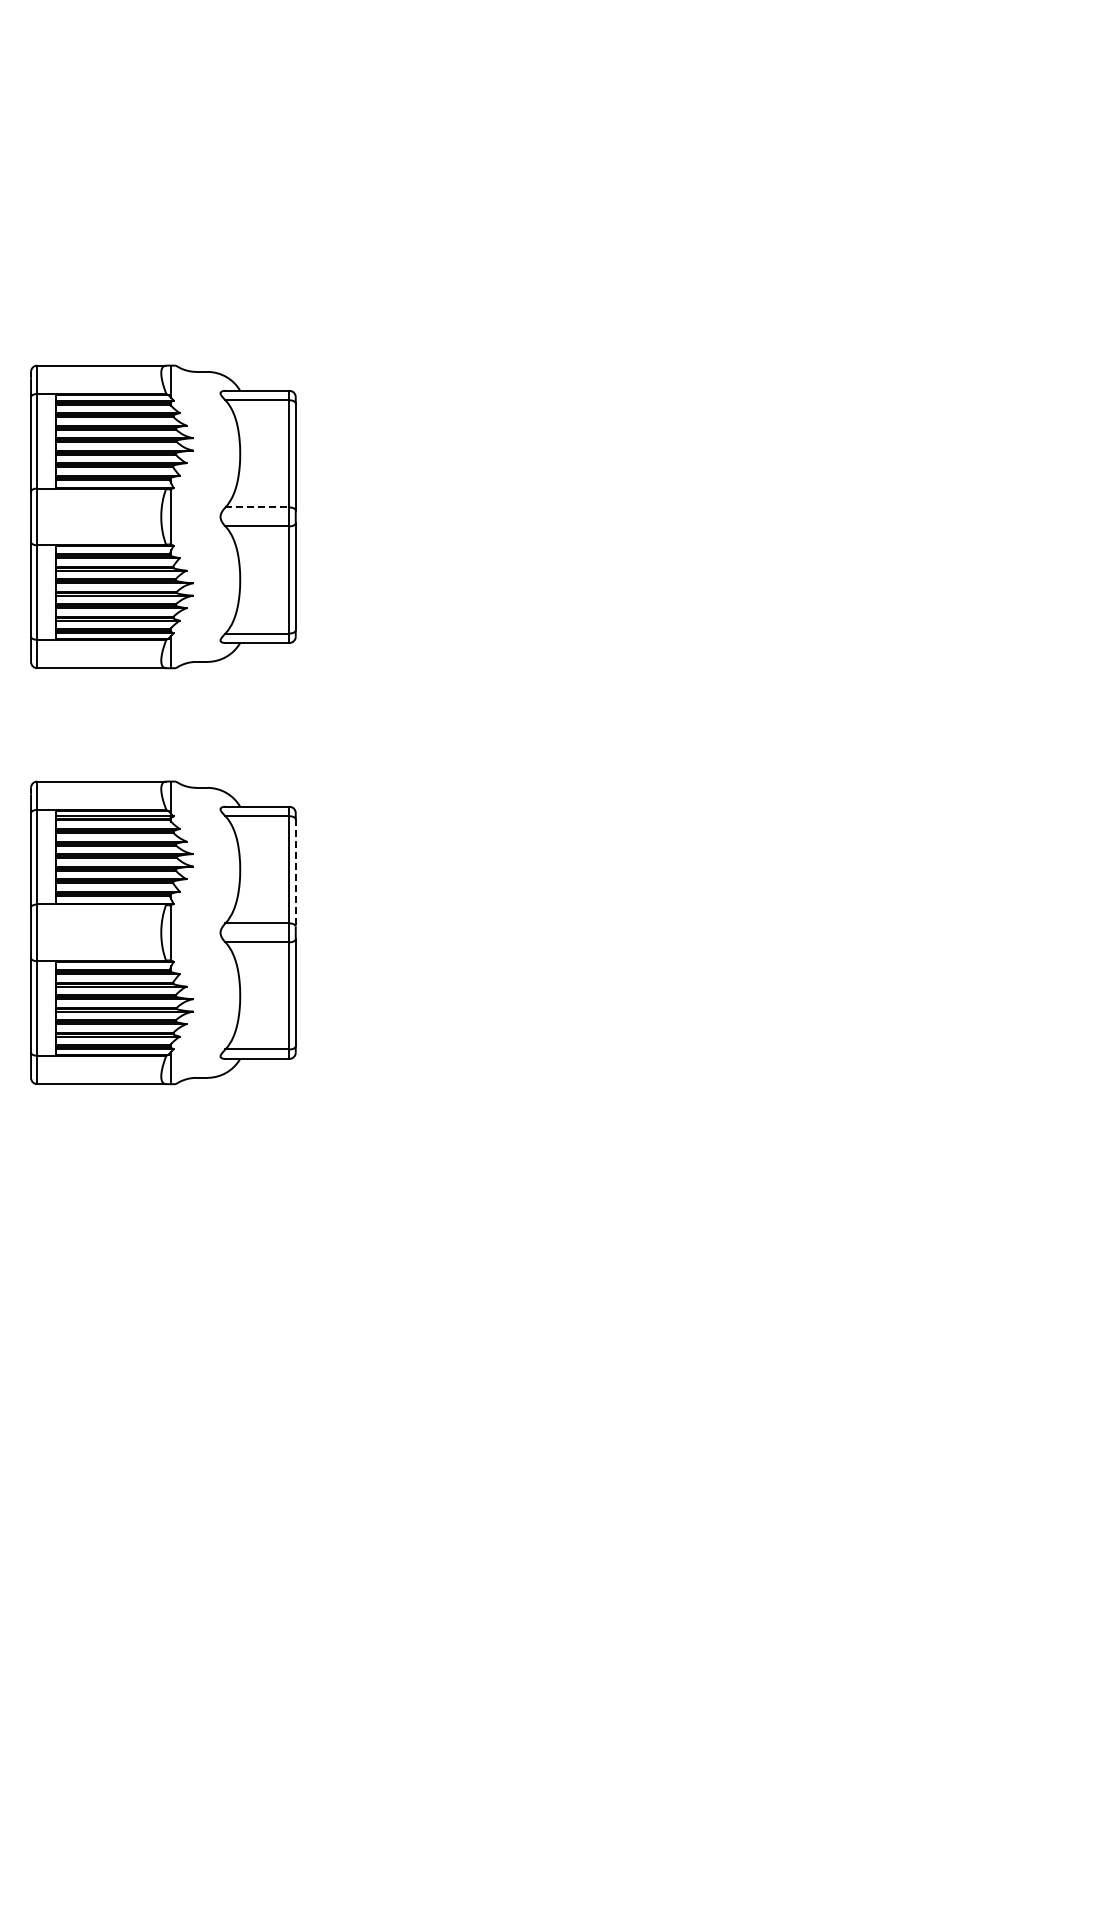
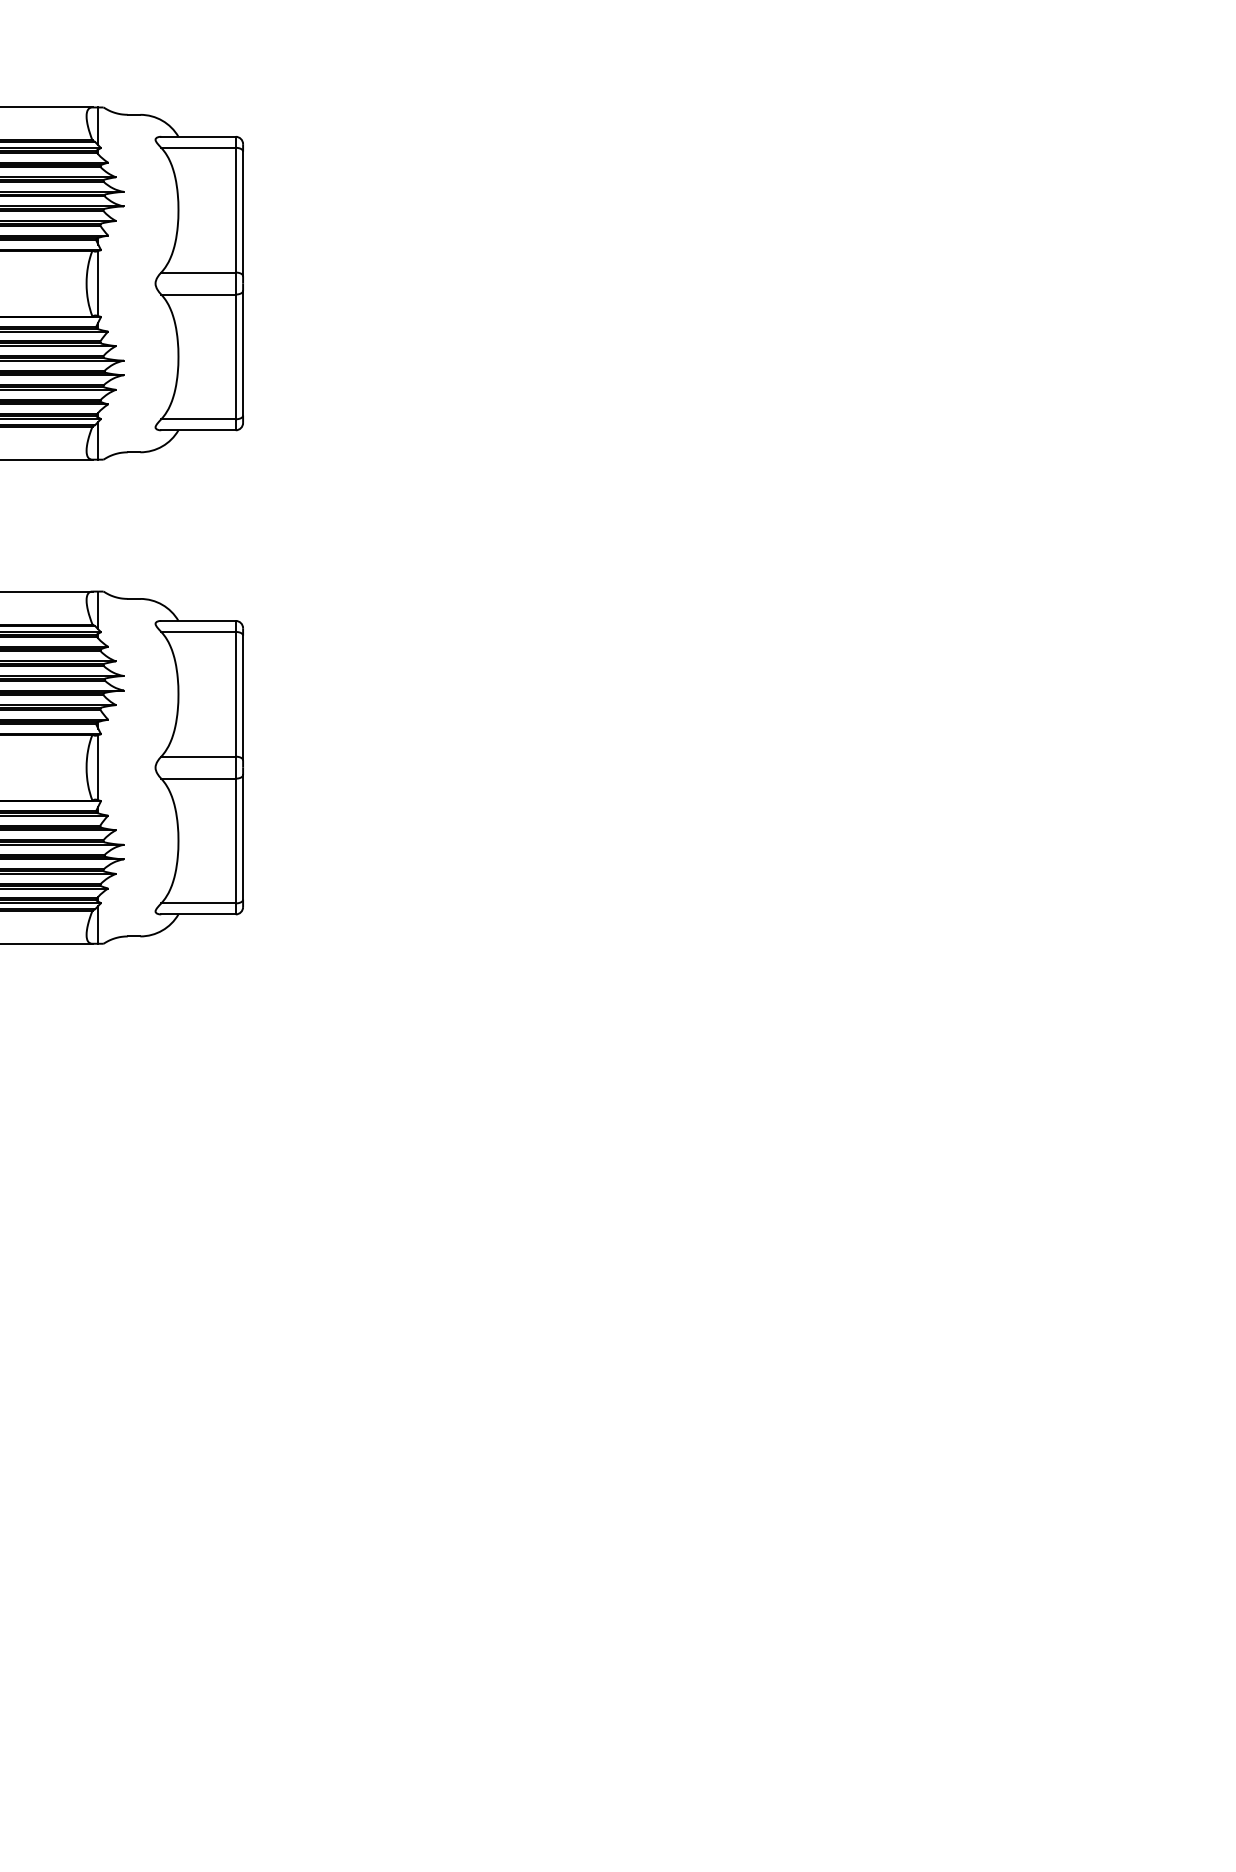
line: (257, 507) -> (198, 272), dashed -> solid
line: (295, 872) -> (242, 697), dashed -> solid

